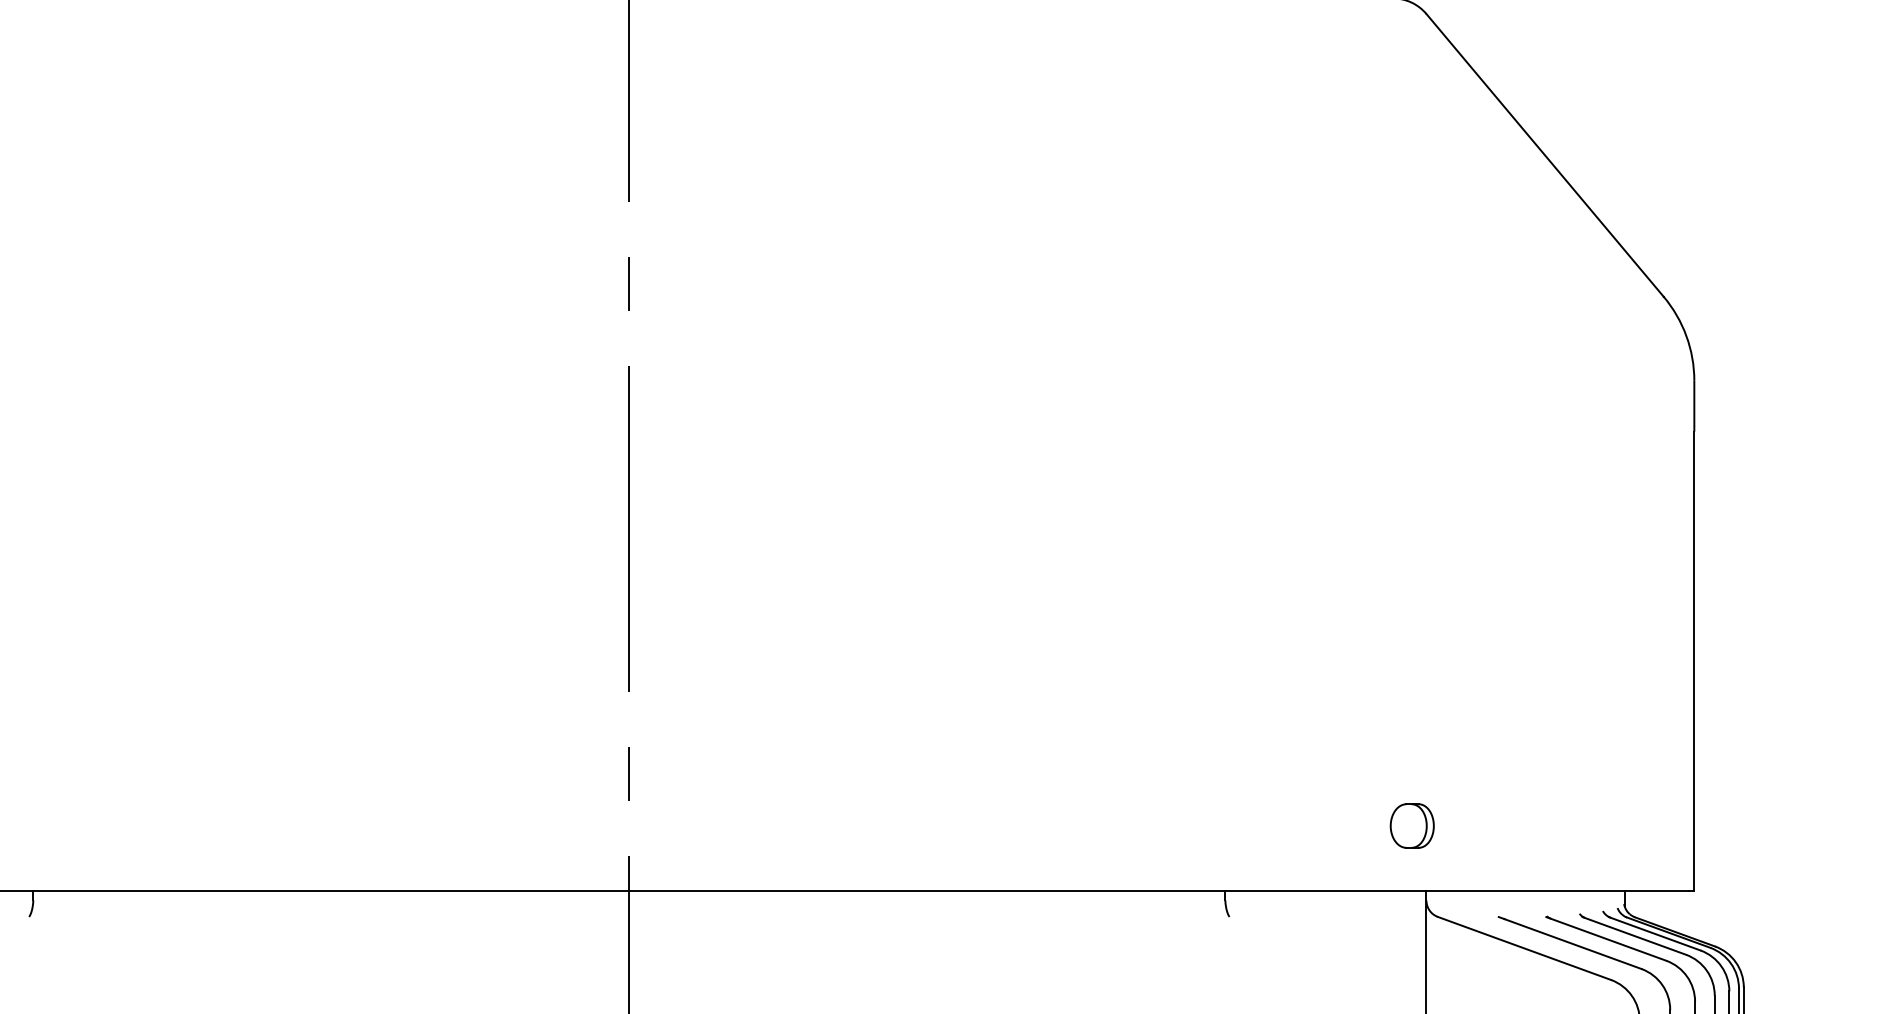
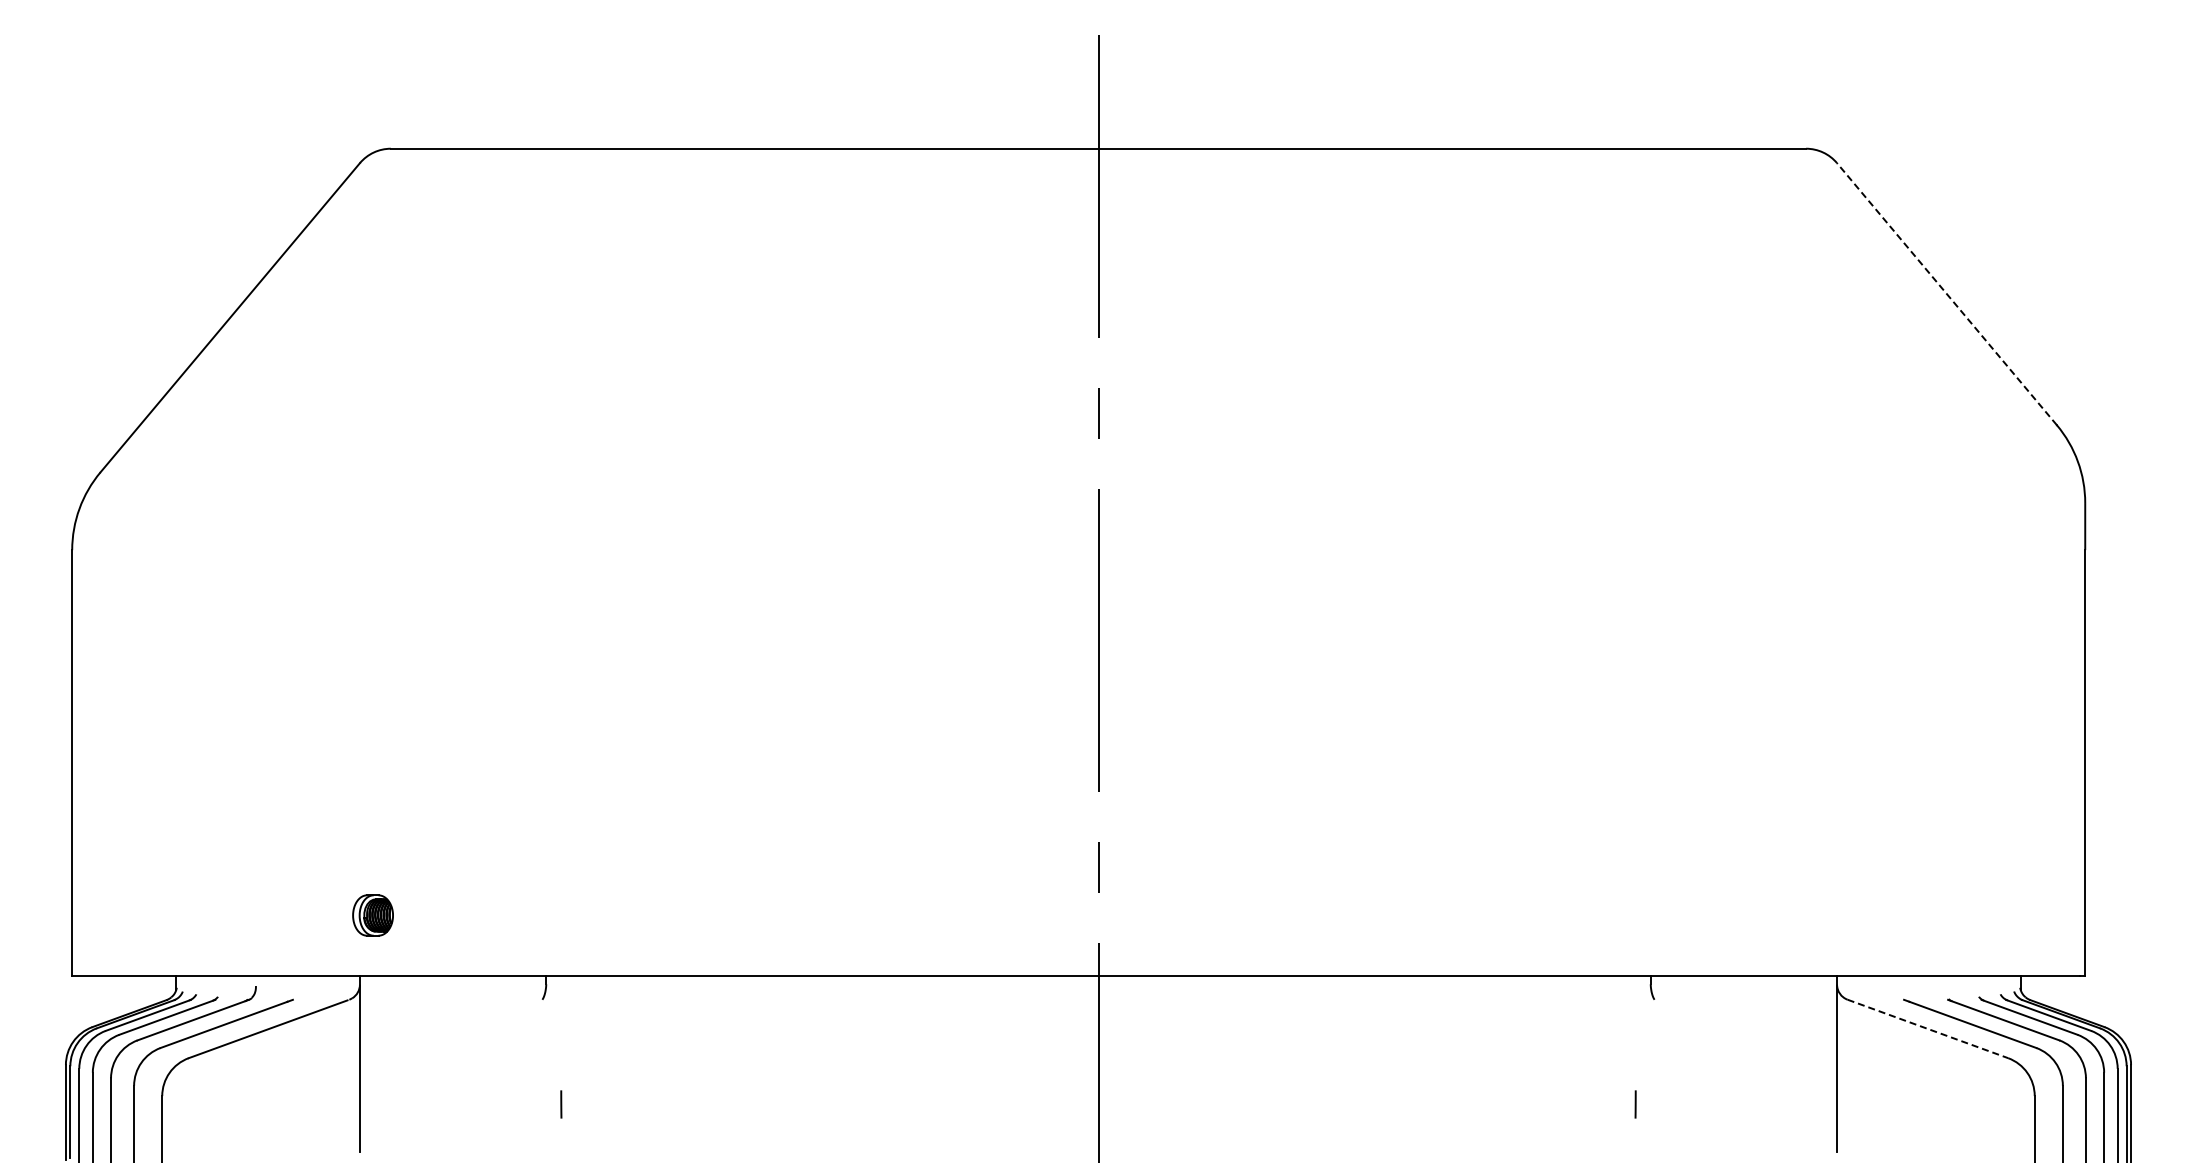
line: (1544, 154) -> (1946, 293), solid -> dashed
part: (1411, 826) -> (1823, 915), removed
line: (1525, 949) -> (1928, 1029), solid -> dashed

